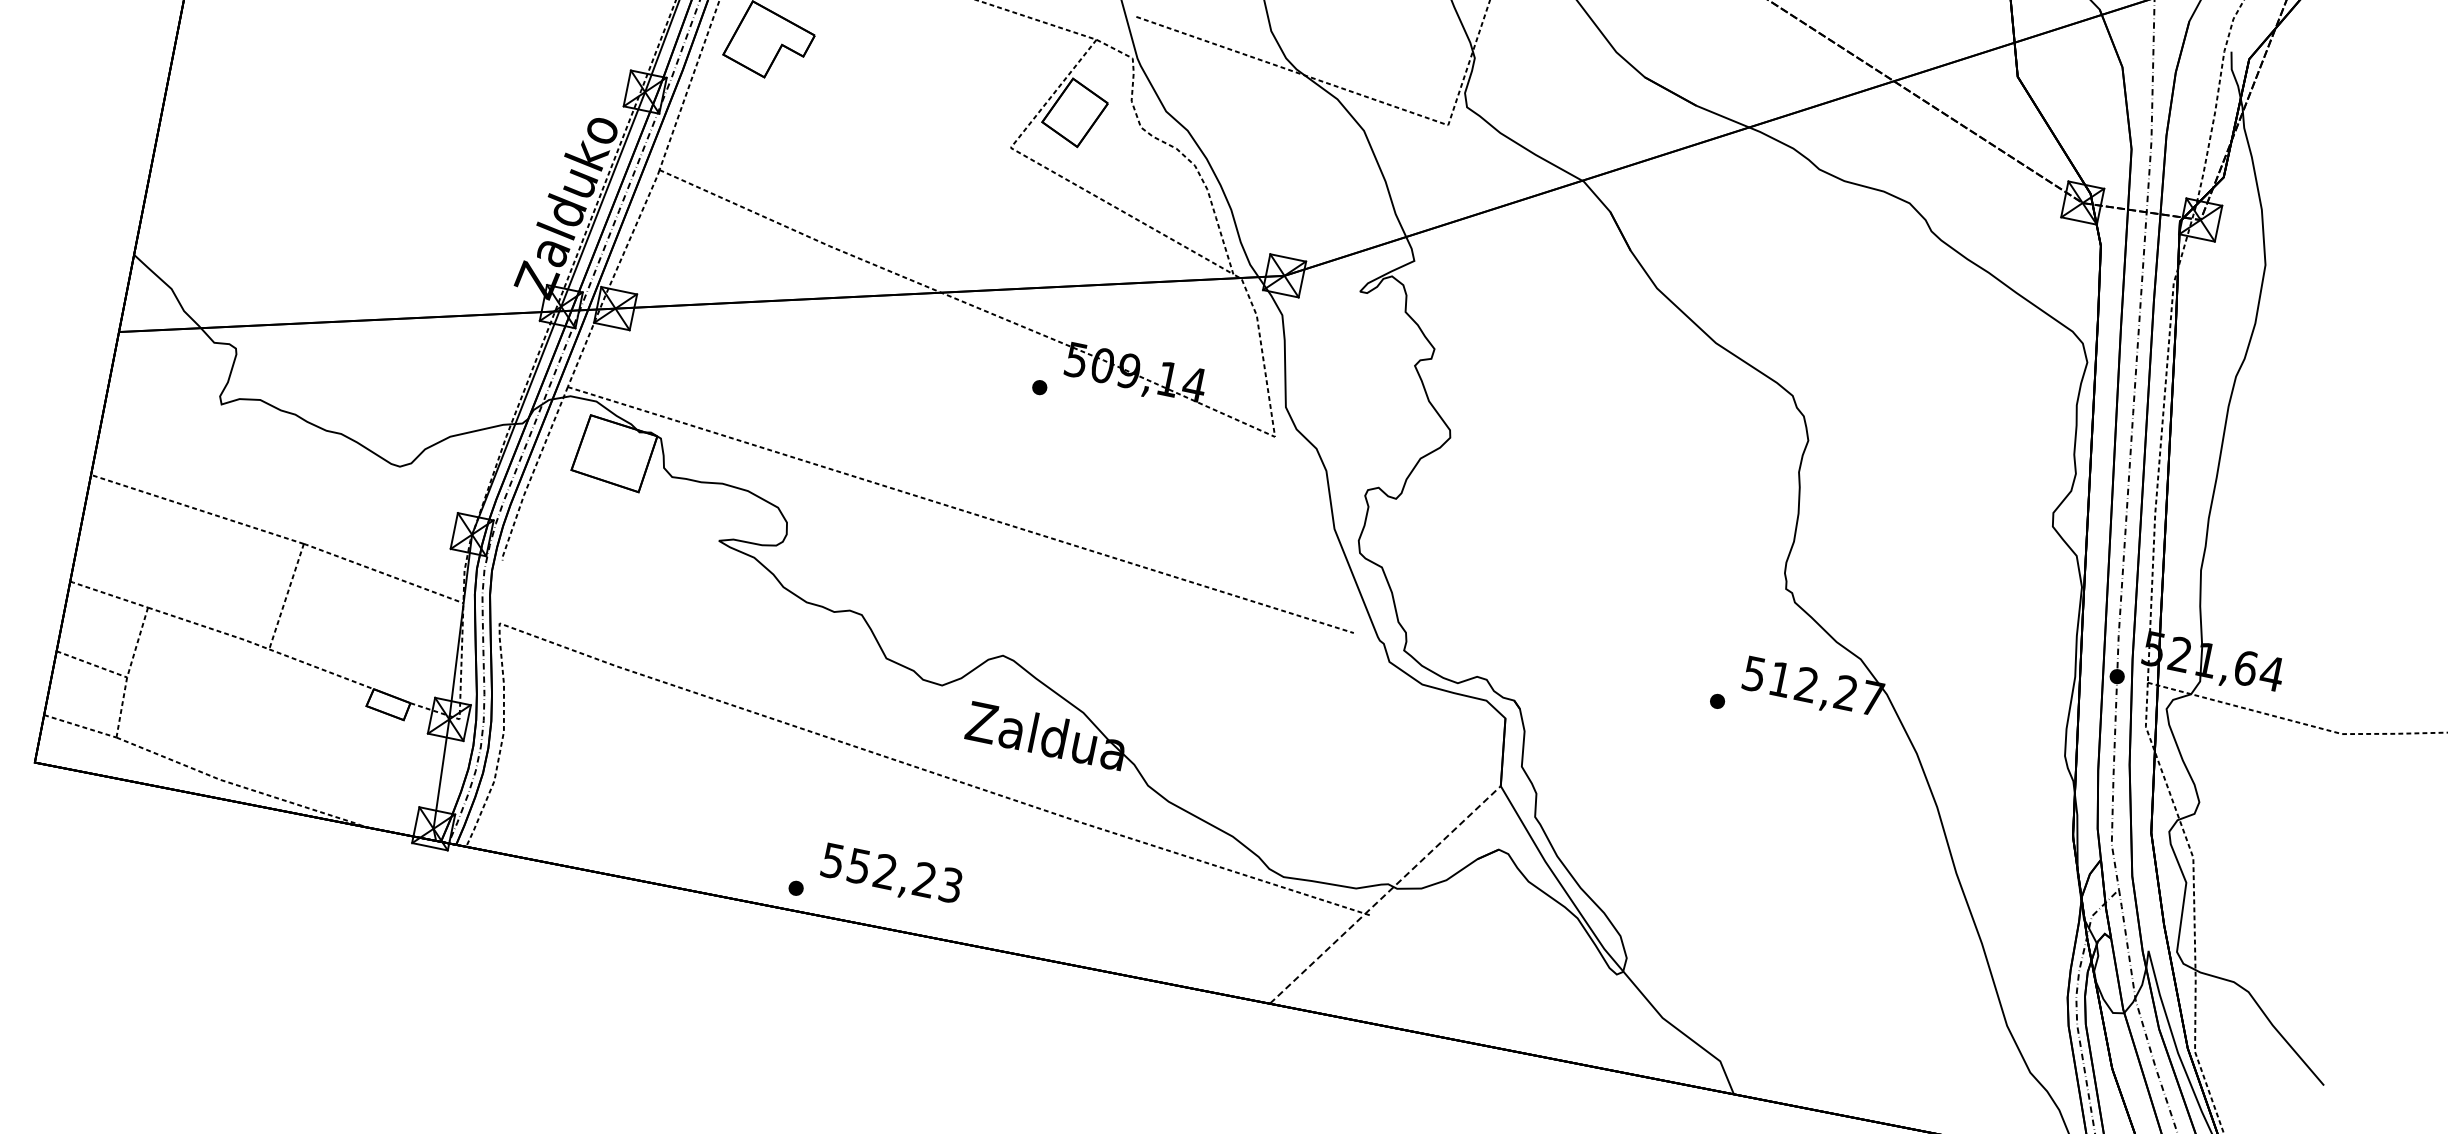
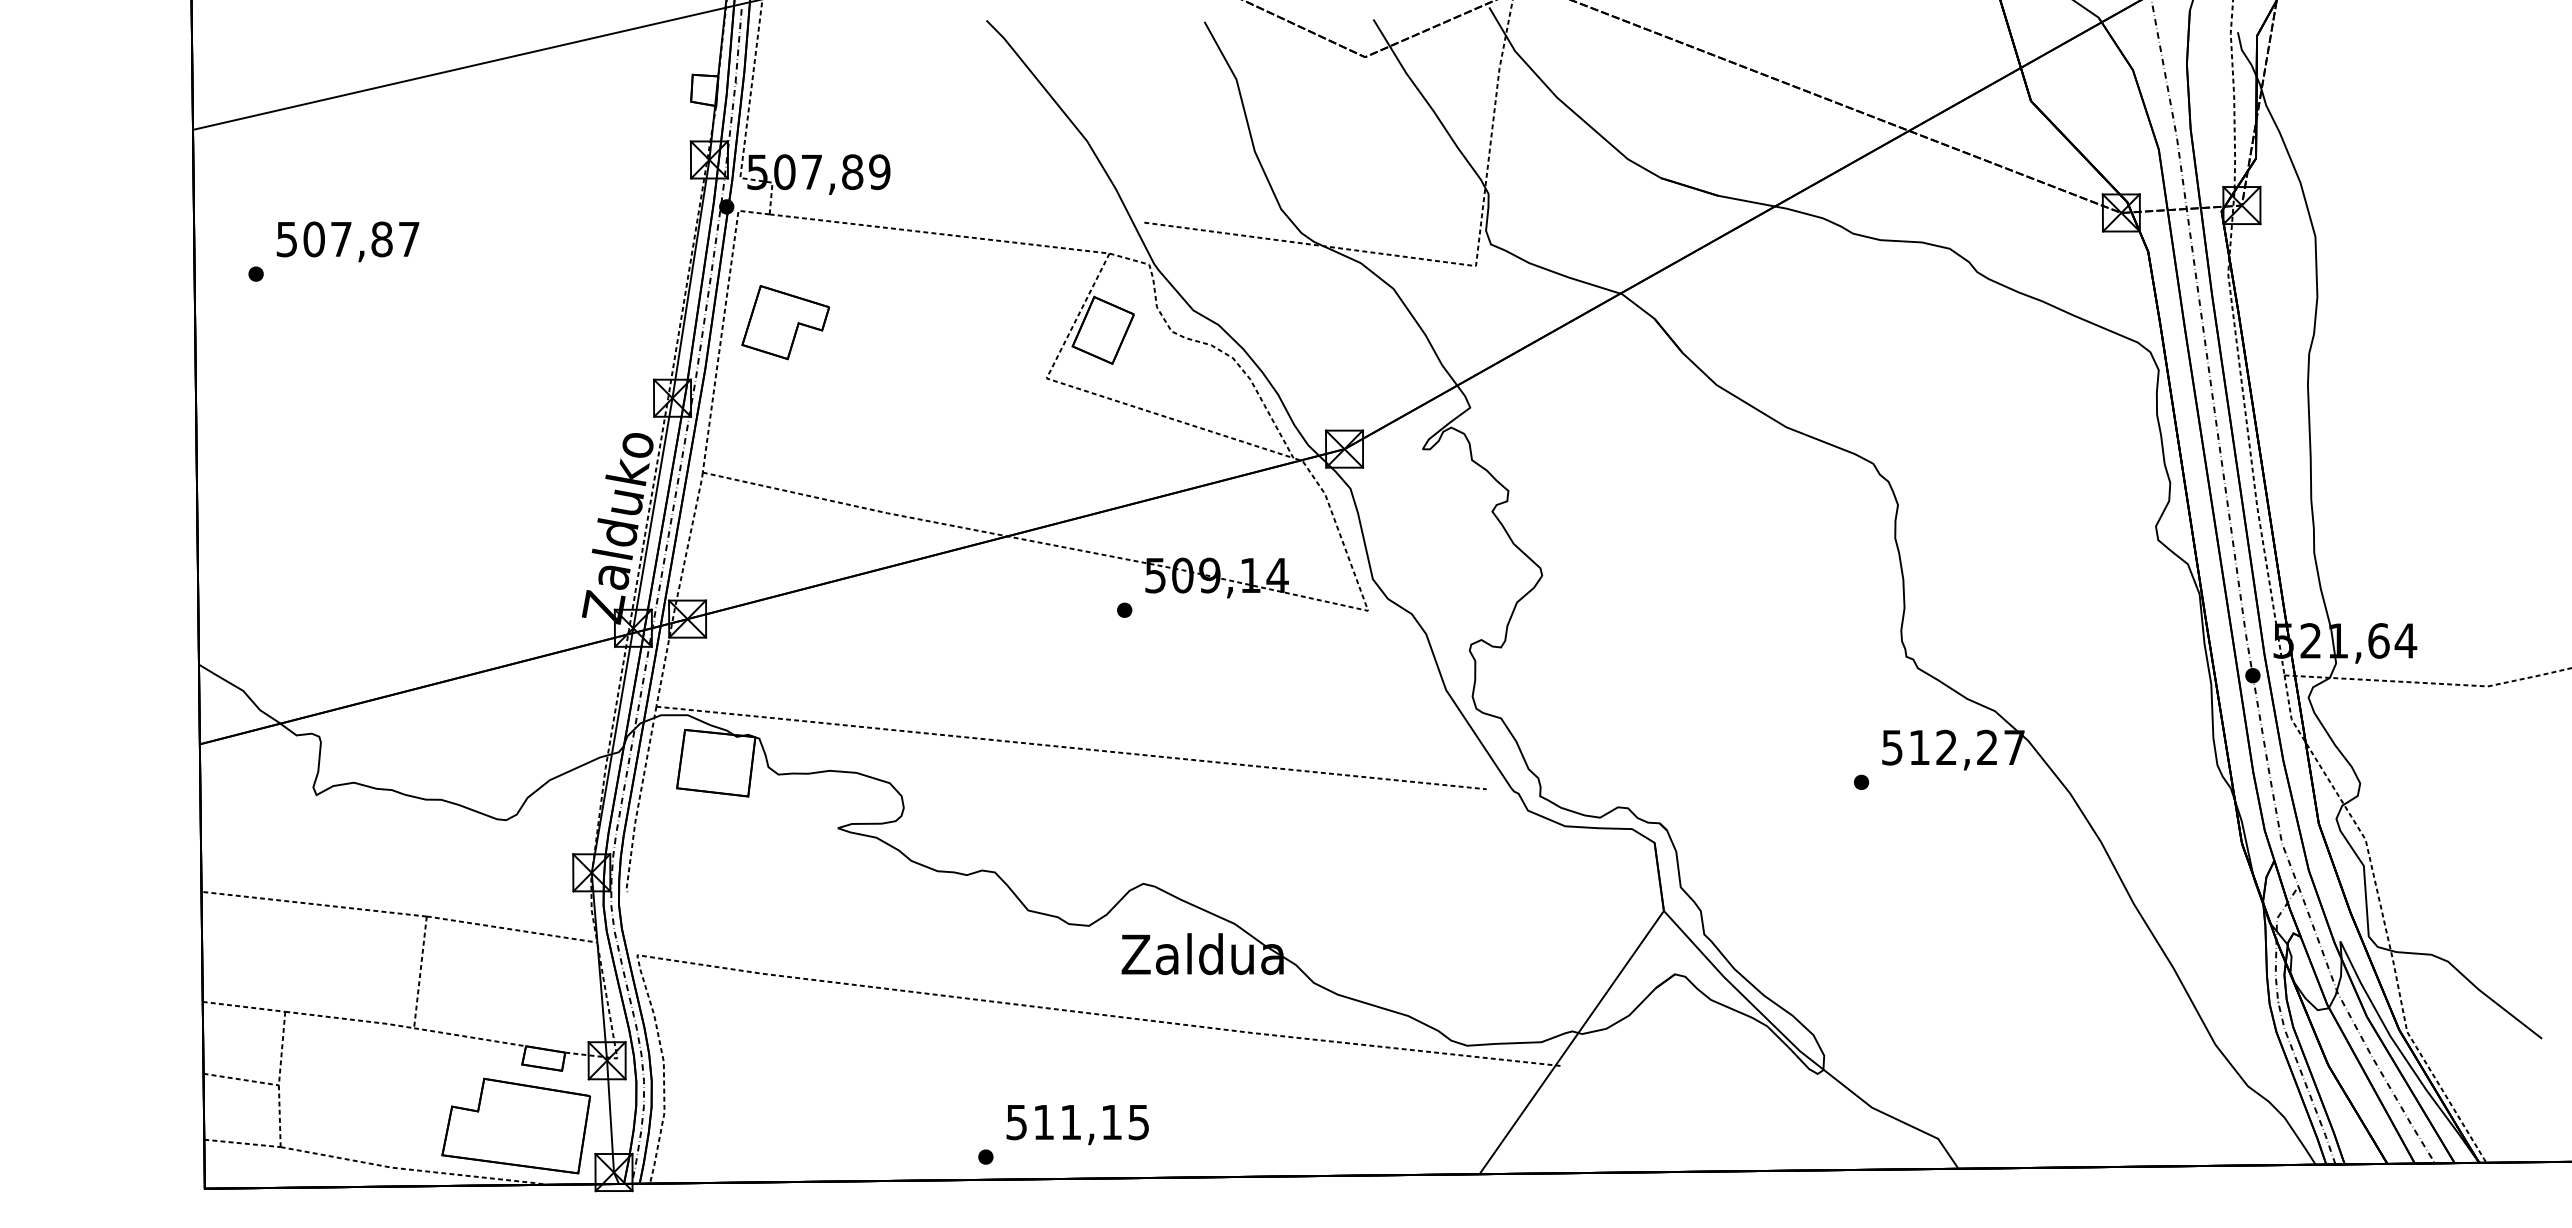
part: (348, 763) -> (516, 1125), added
text: (905, 876) -> (1091, 1122), 552,23 -> 511,15
line: (1384, 895) -> (1571, 1043), dashed -> solid

